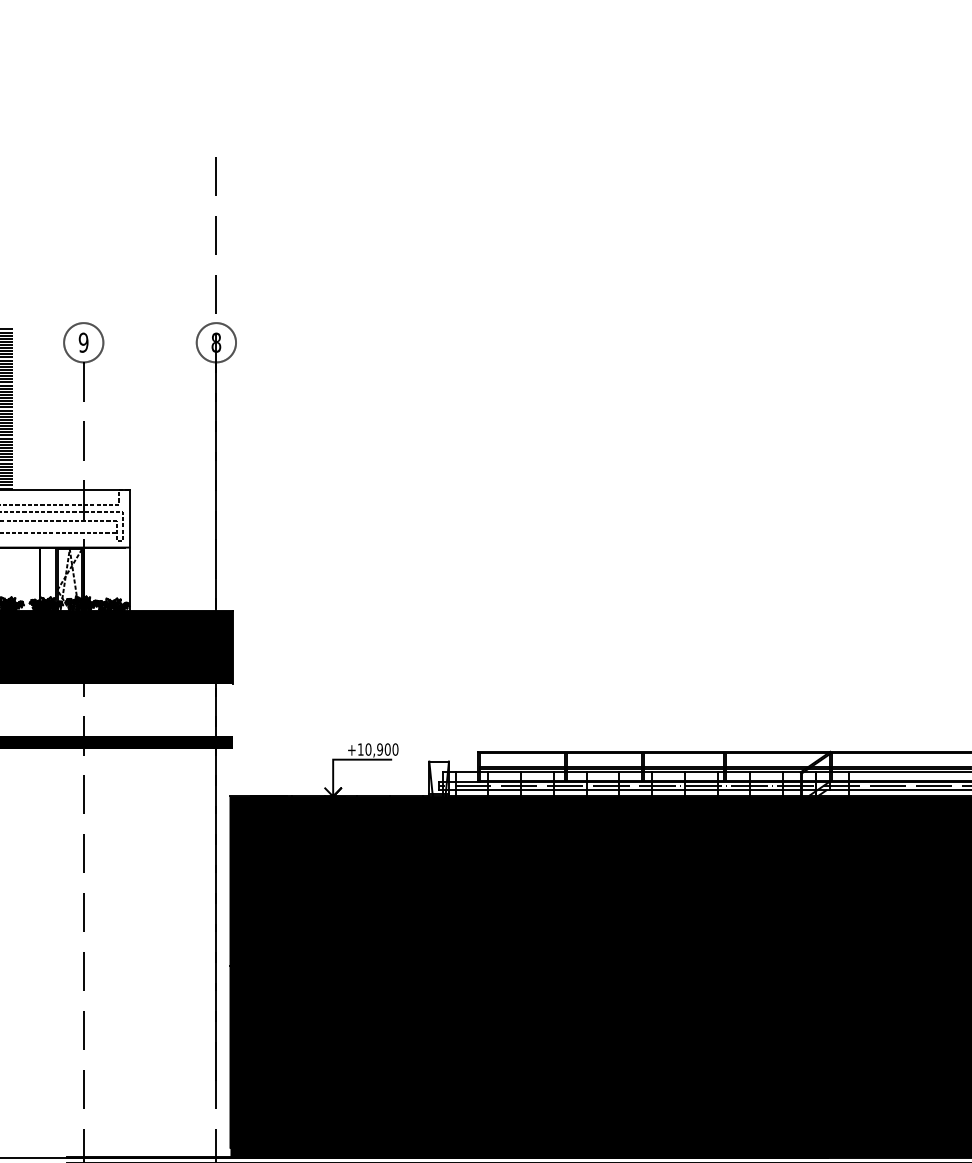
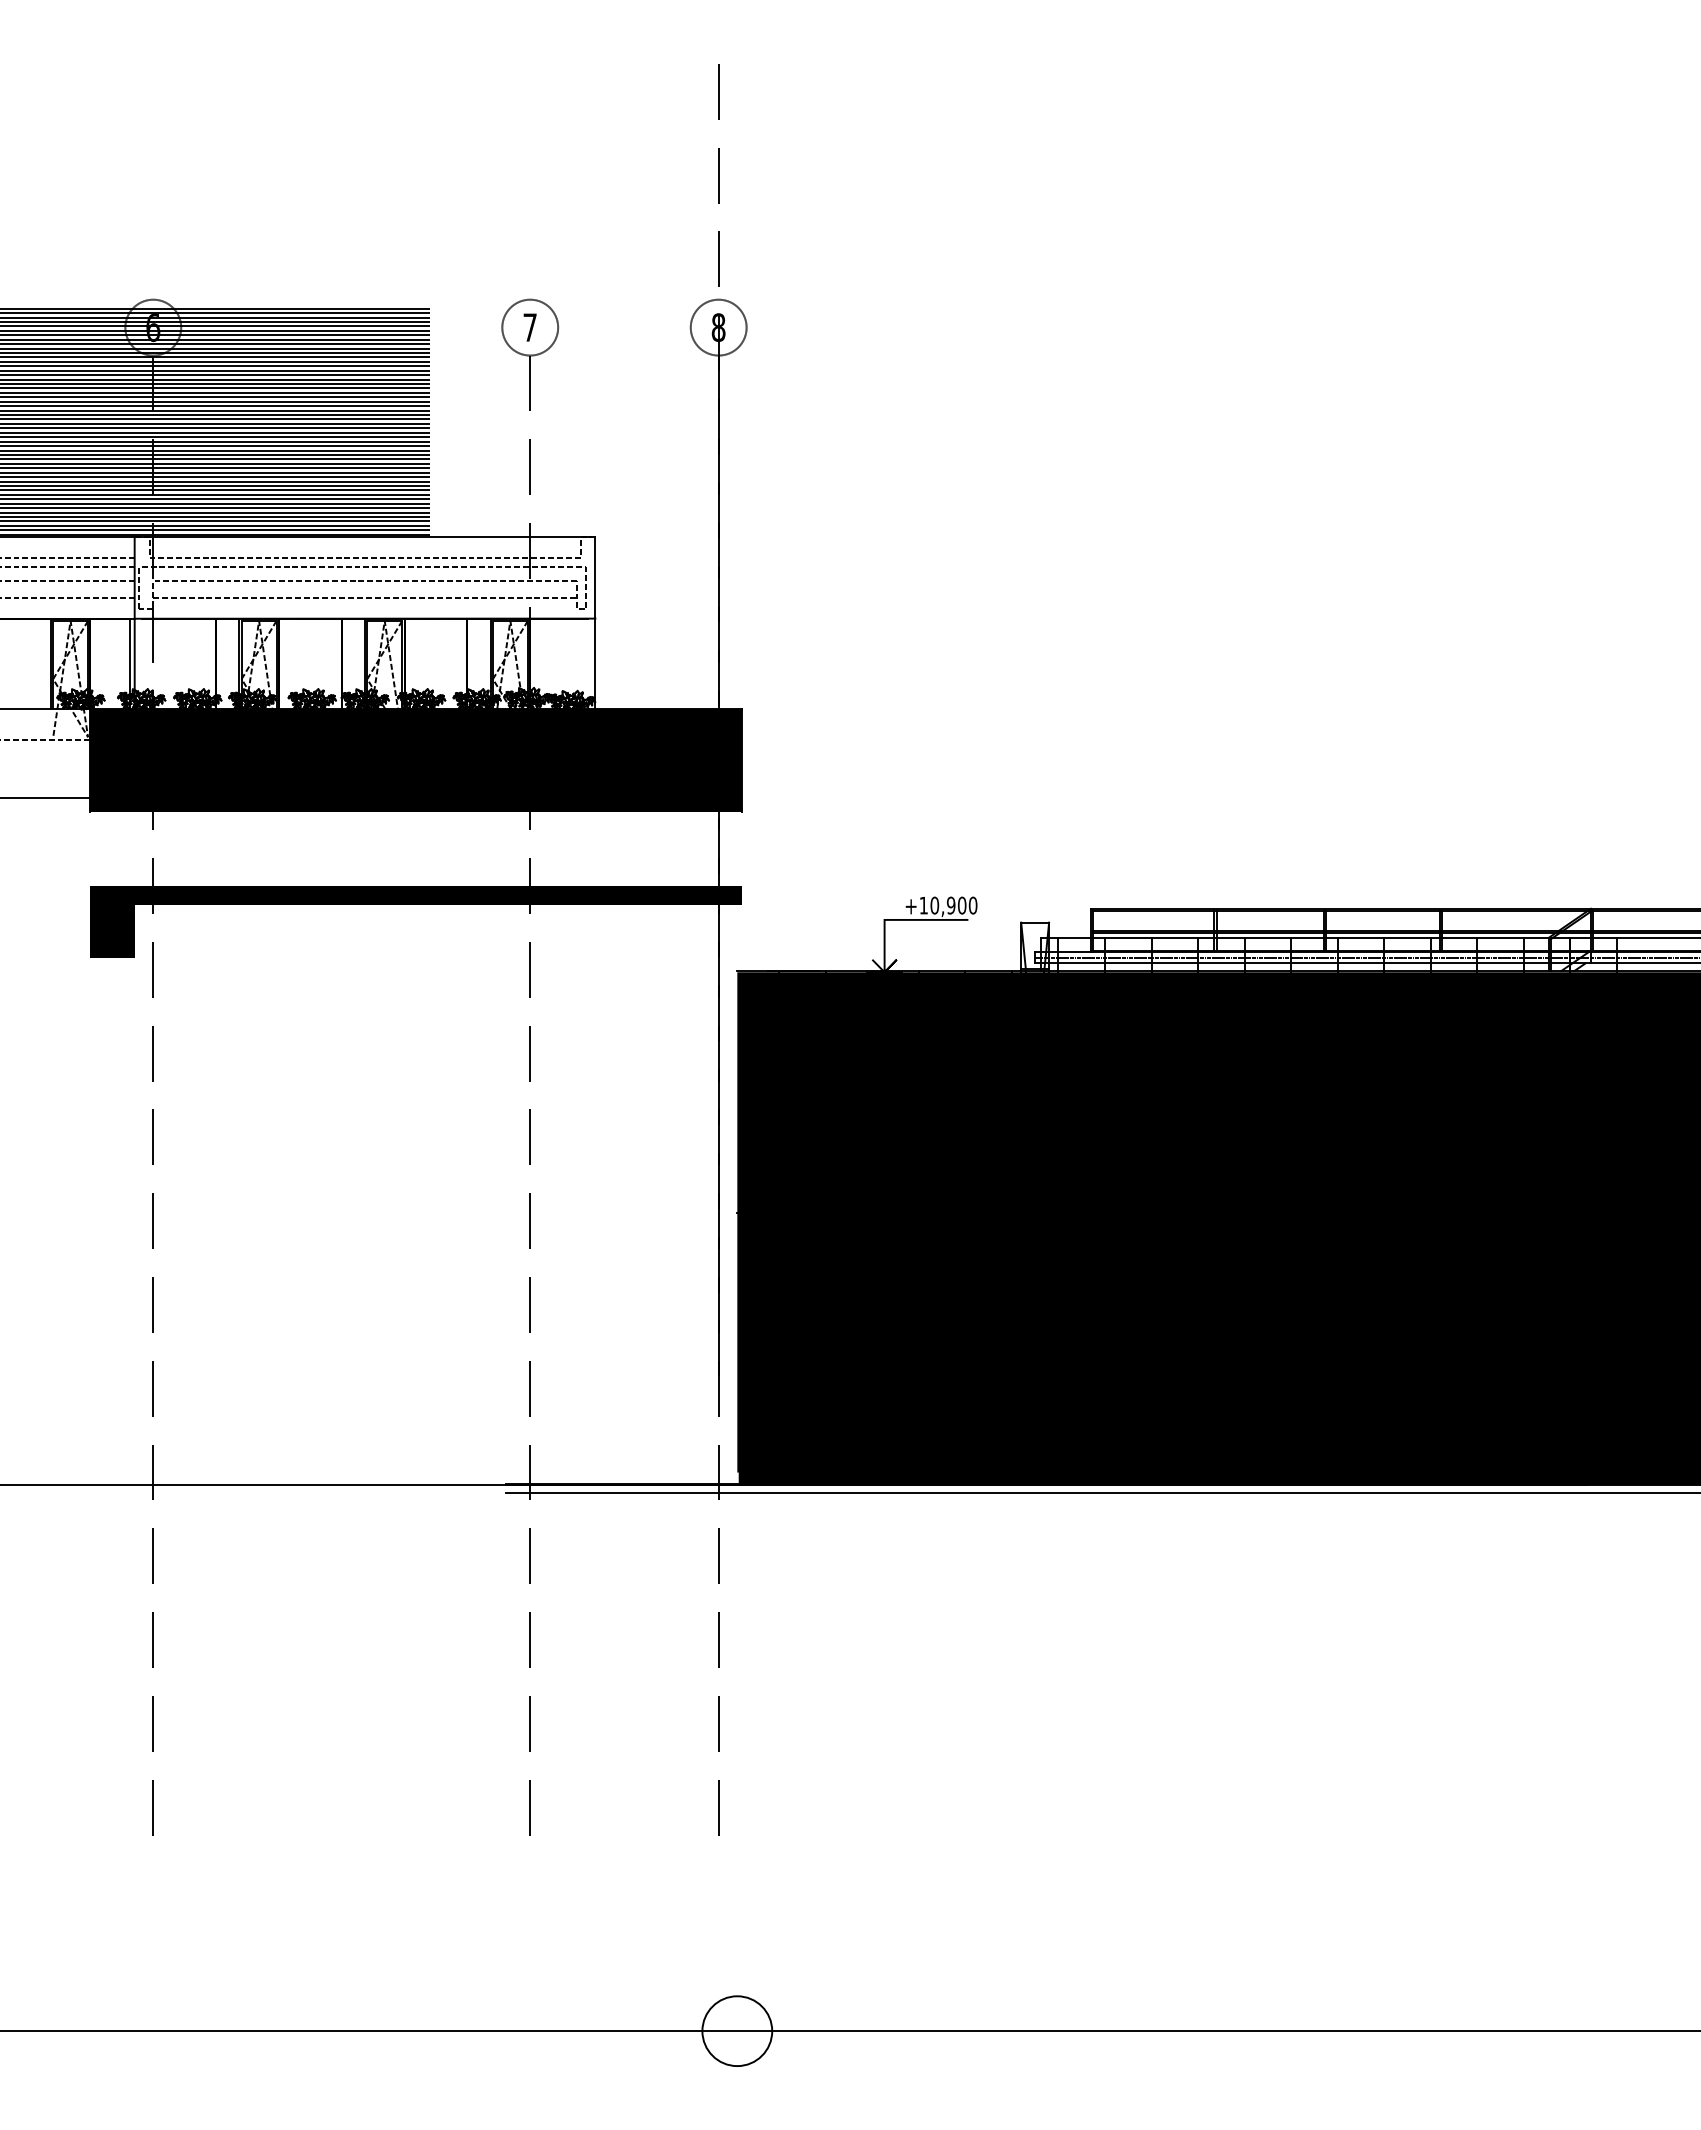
text: (83, 342) -> (529, 327), 9 -> 7

